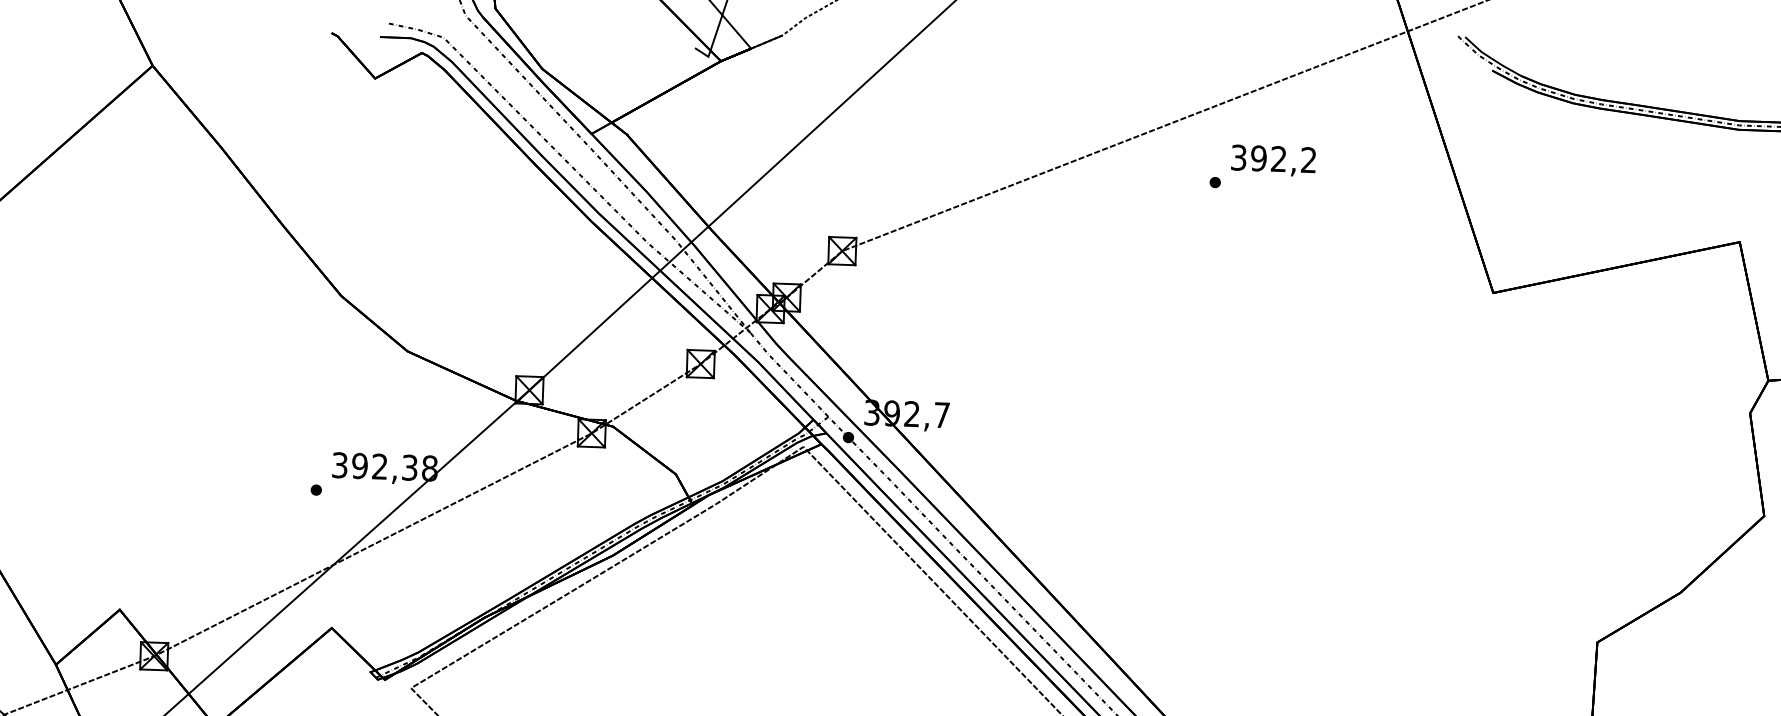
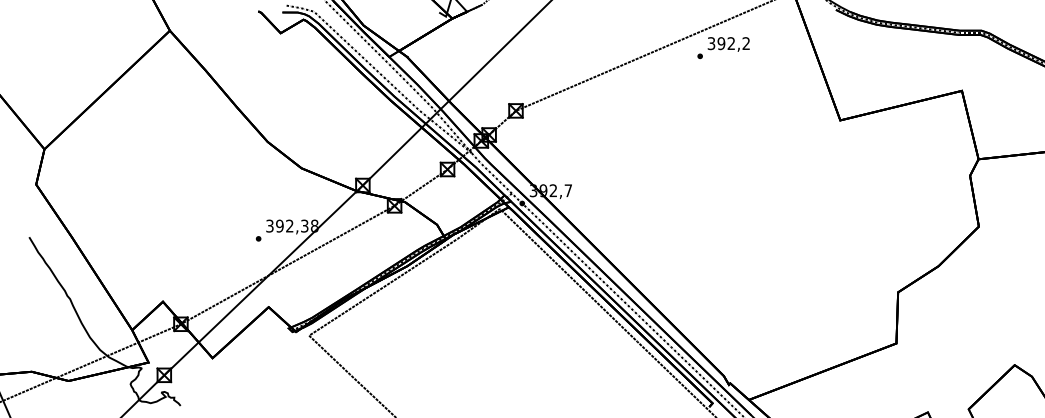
text: (1262, 168) -> (723, 48), moved

